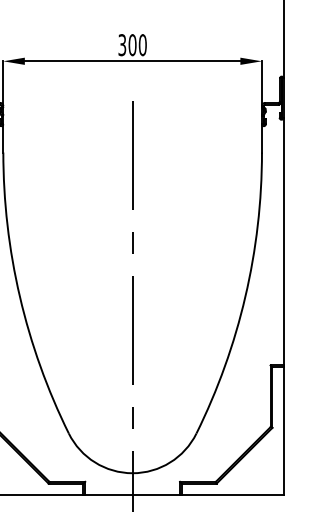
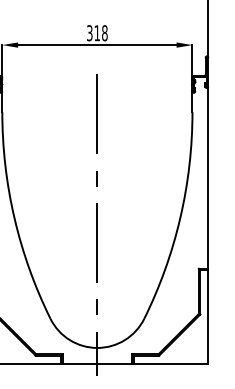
text: (137, 45) -> (100, 33), 300 -> 318

